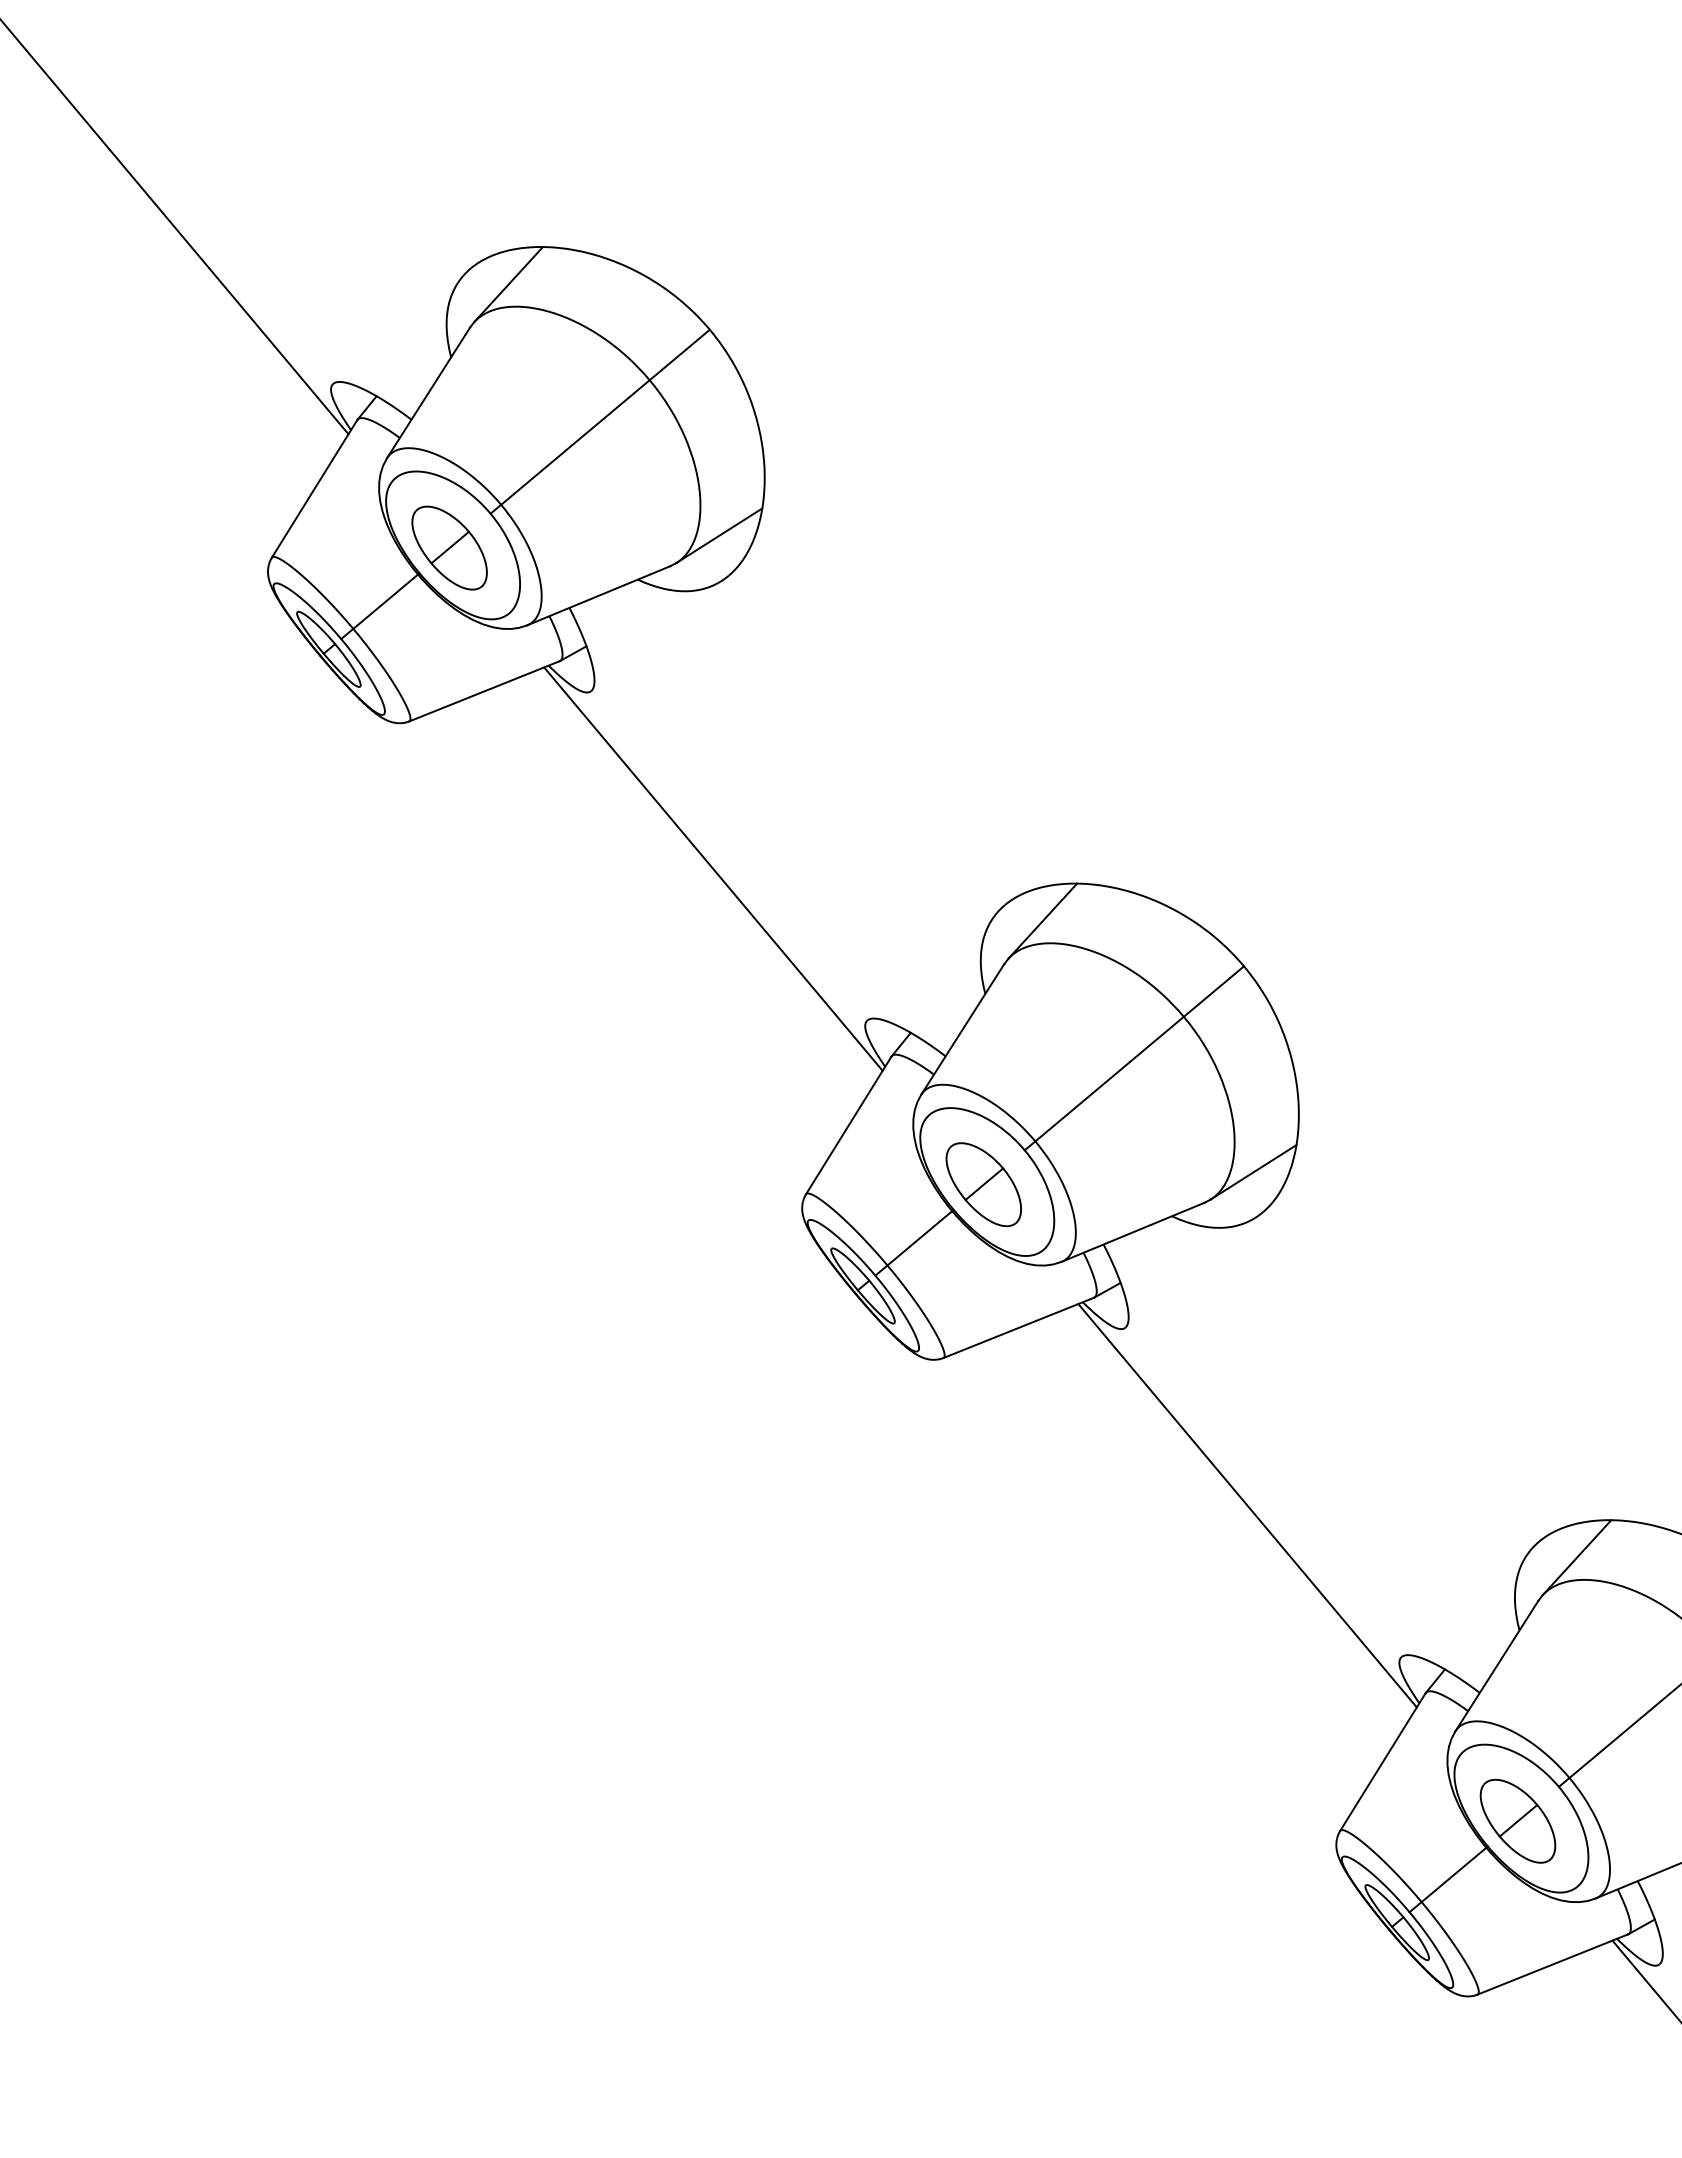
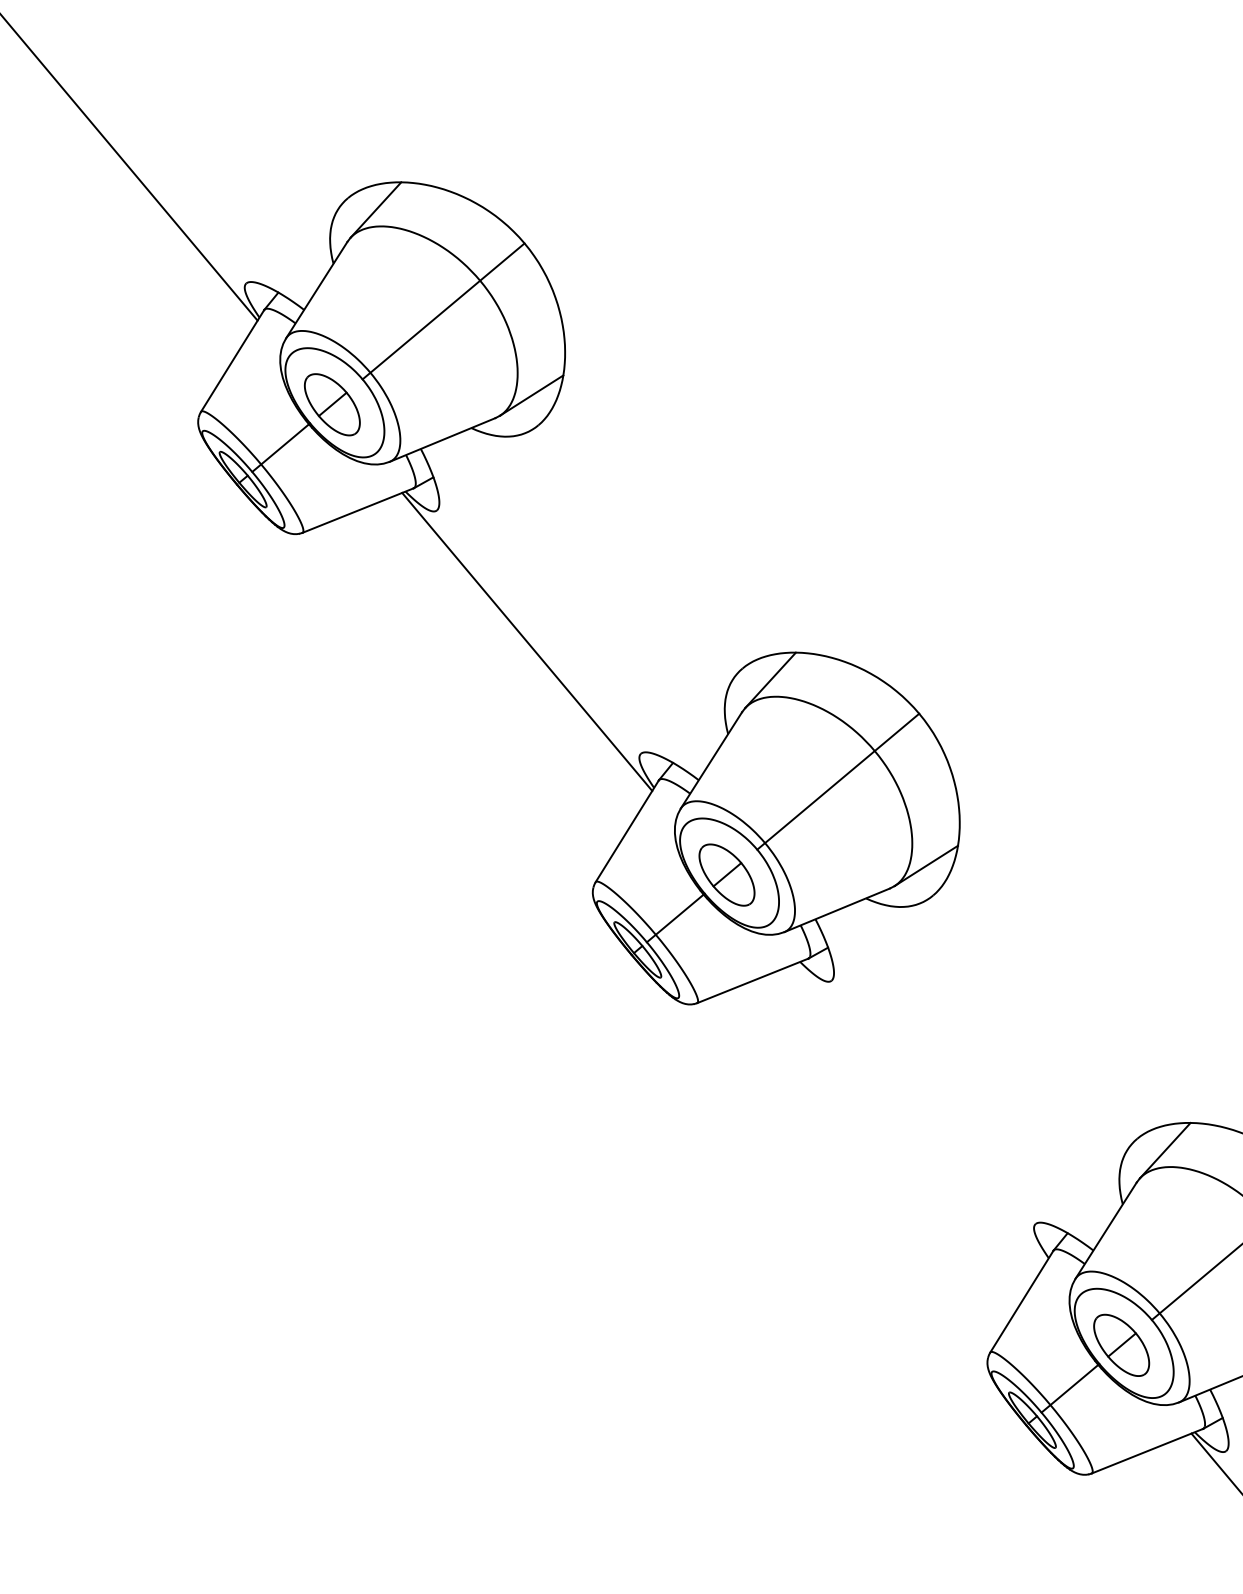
line: (1247, 1505) -> (921, 1112), removed

